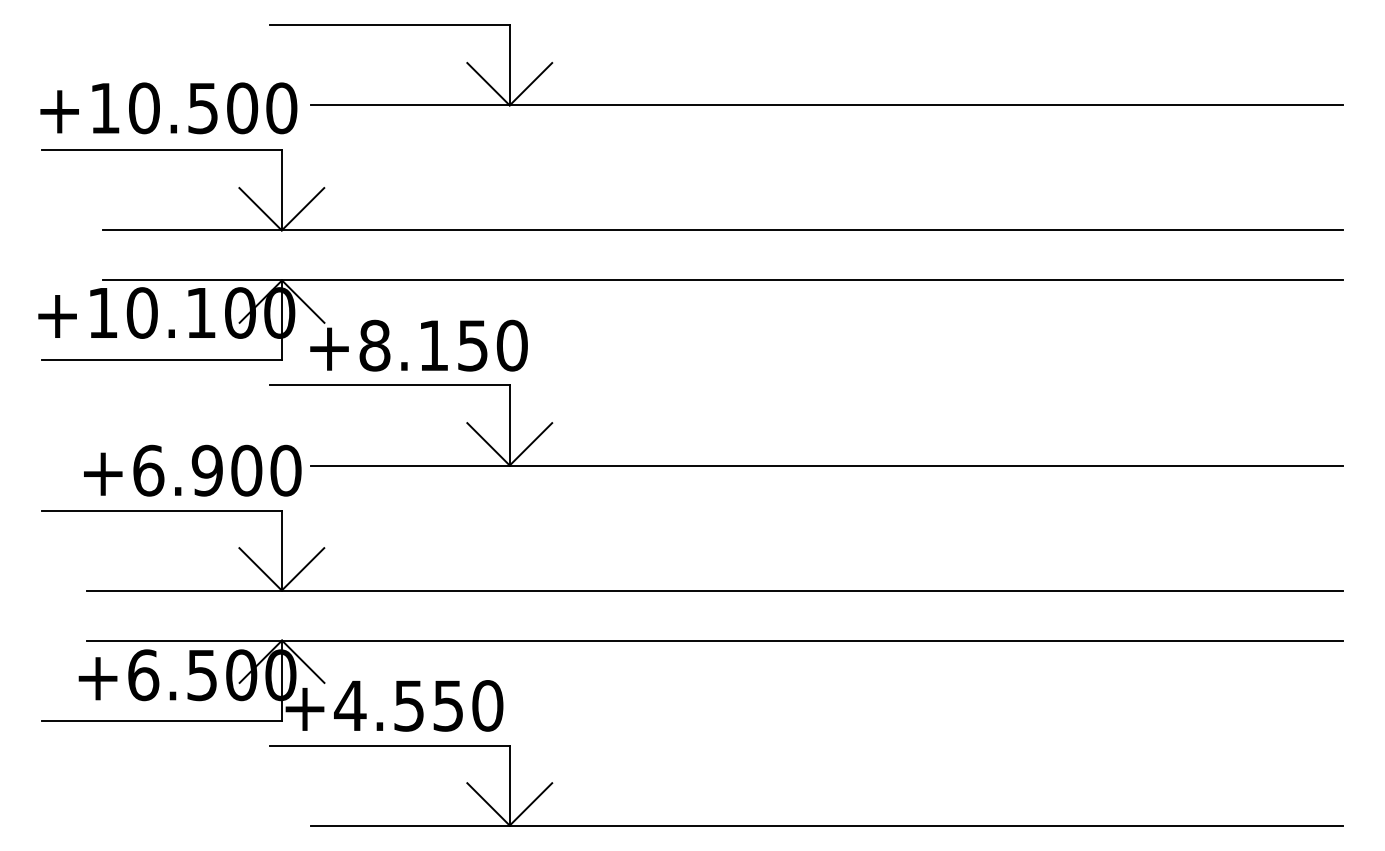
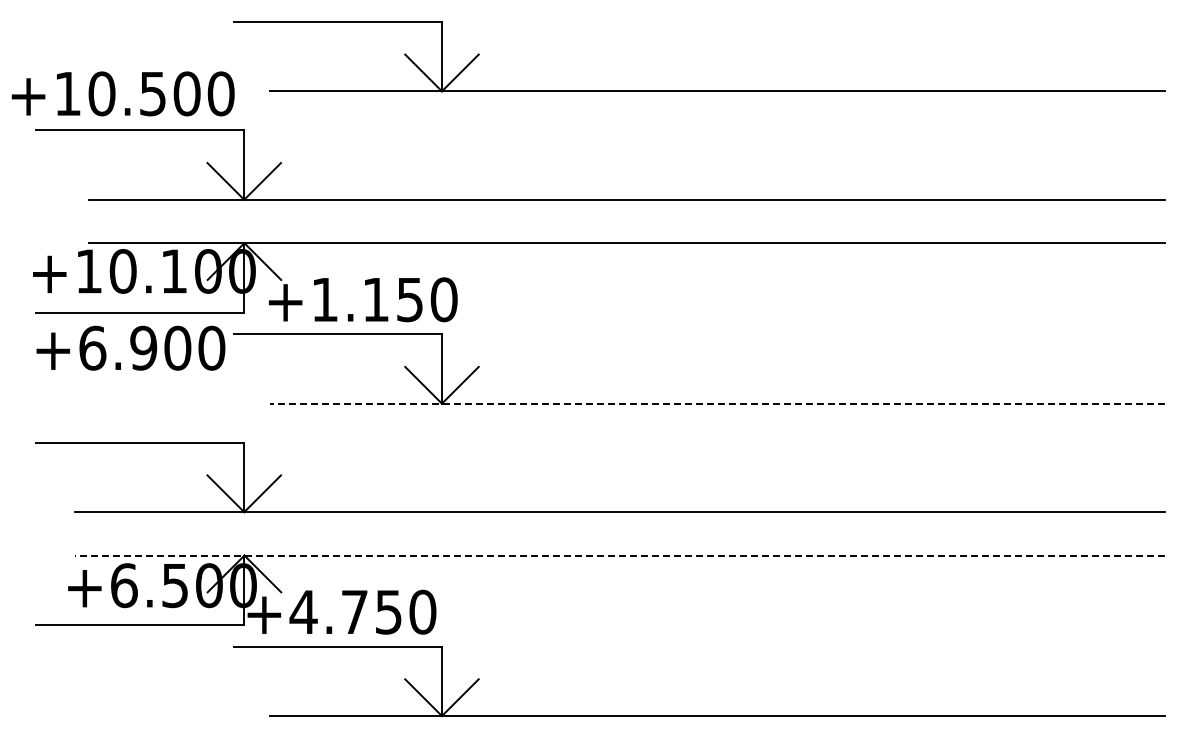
text: (167, 107) -> (122, 93), moved
text: (374, 345) -> (324, 299), +8.150 -> +1.150
line: (827, 465) -> (717, 403), solid -> dashed
text: (192, 469) -> (130, 347), moved
line: (715, 640) -> (620, 555), solid -> dashed
text: (408, 706) -> (354, 612), +4.550 -> +4.750

